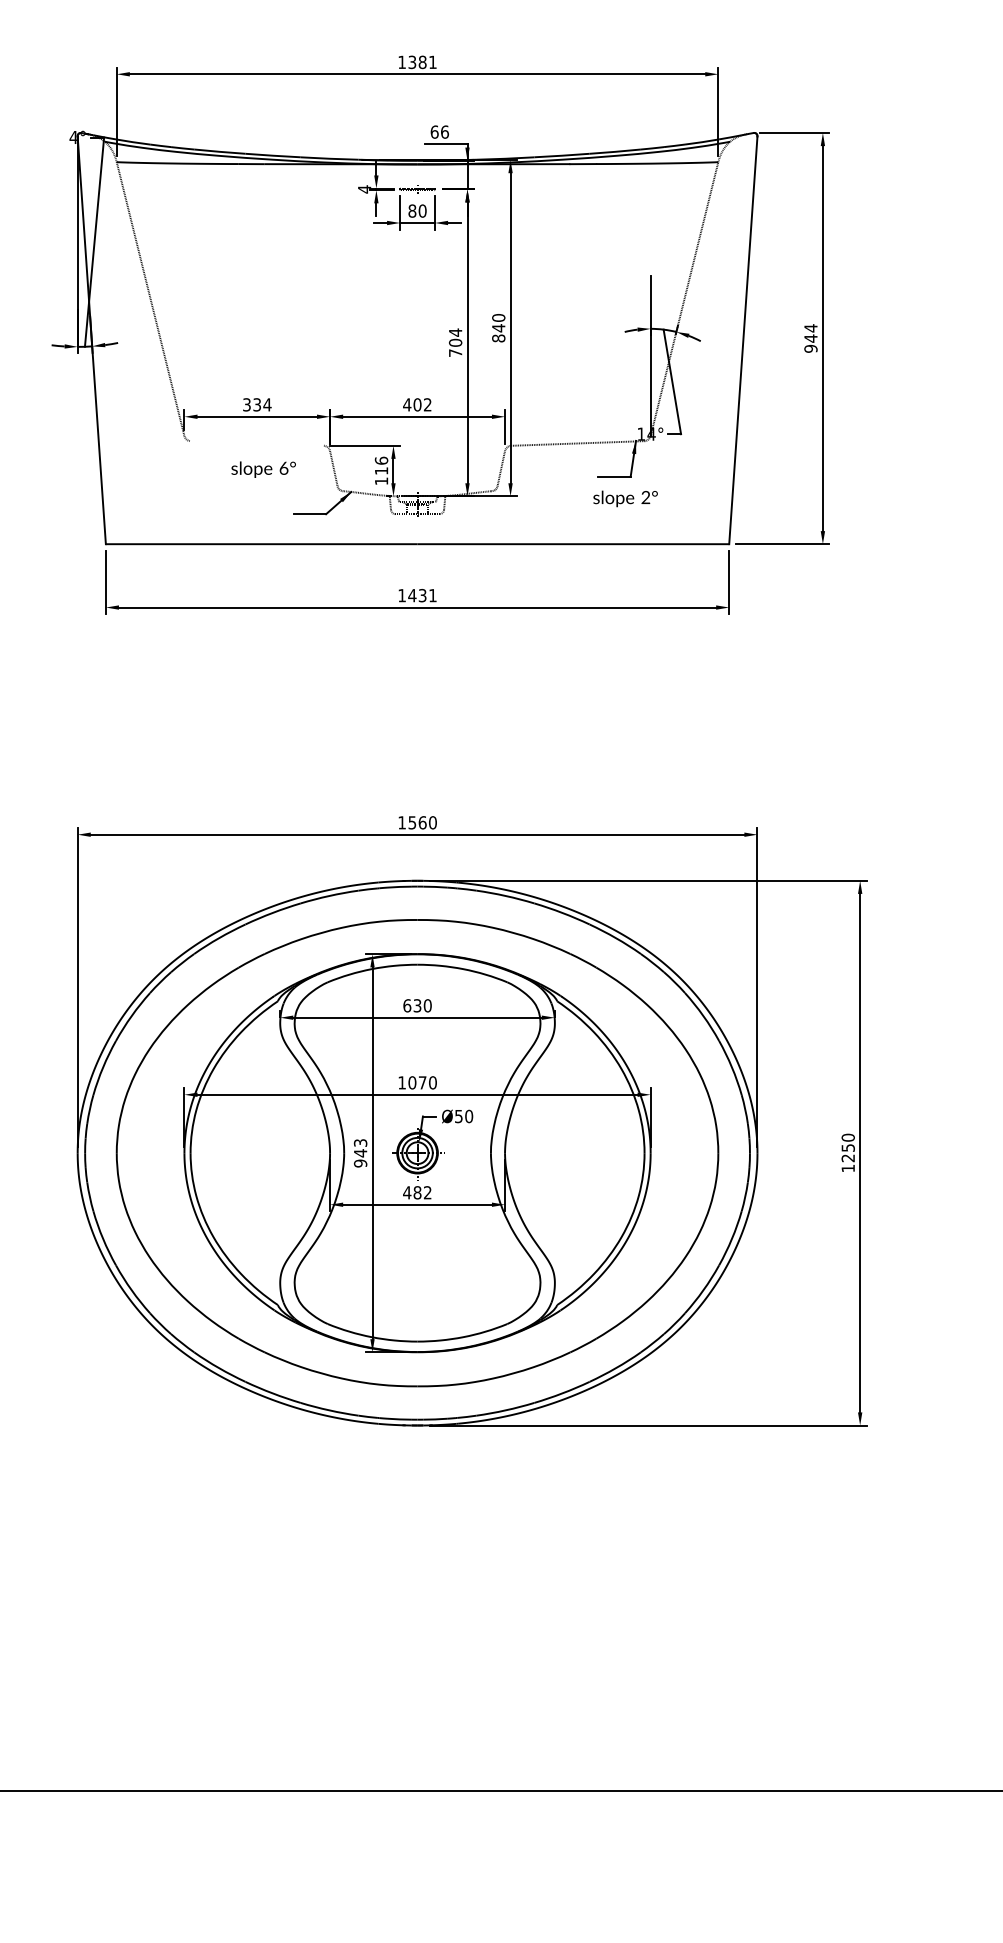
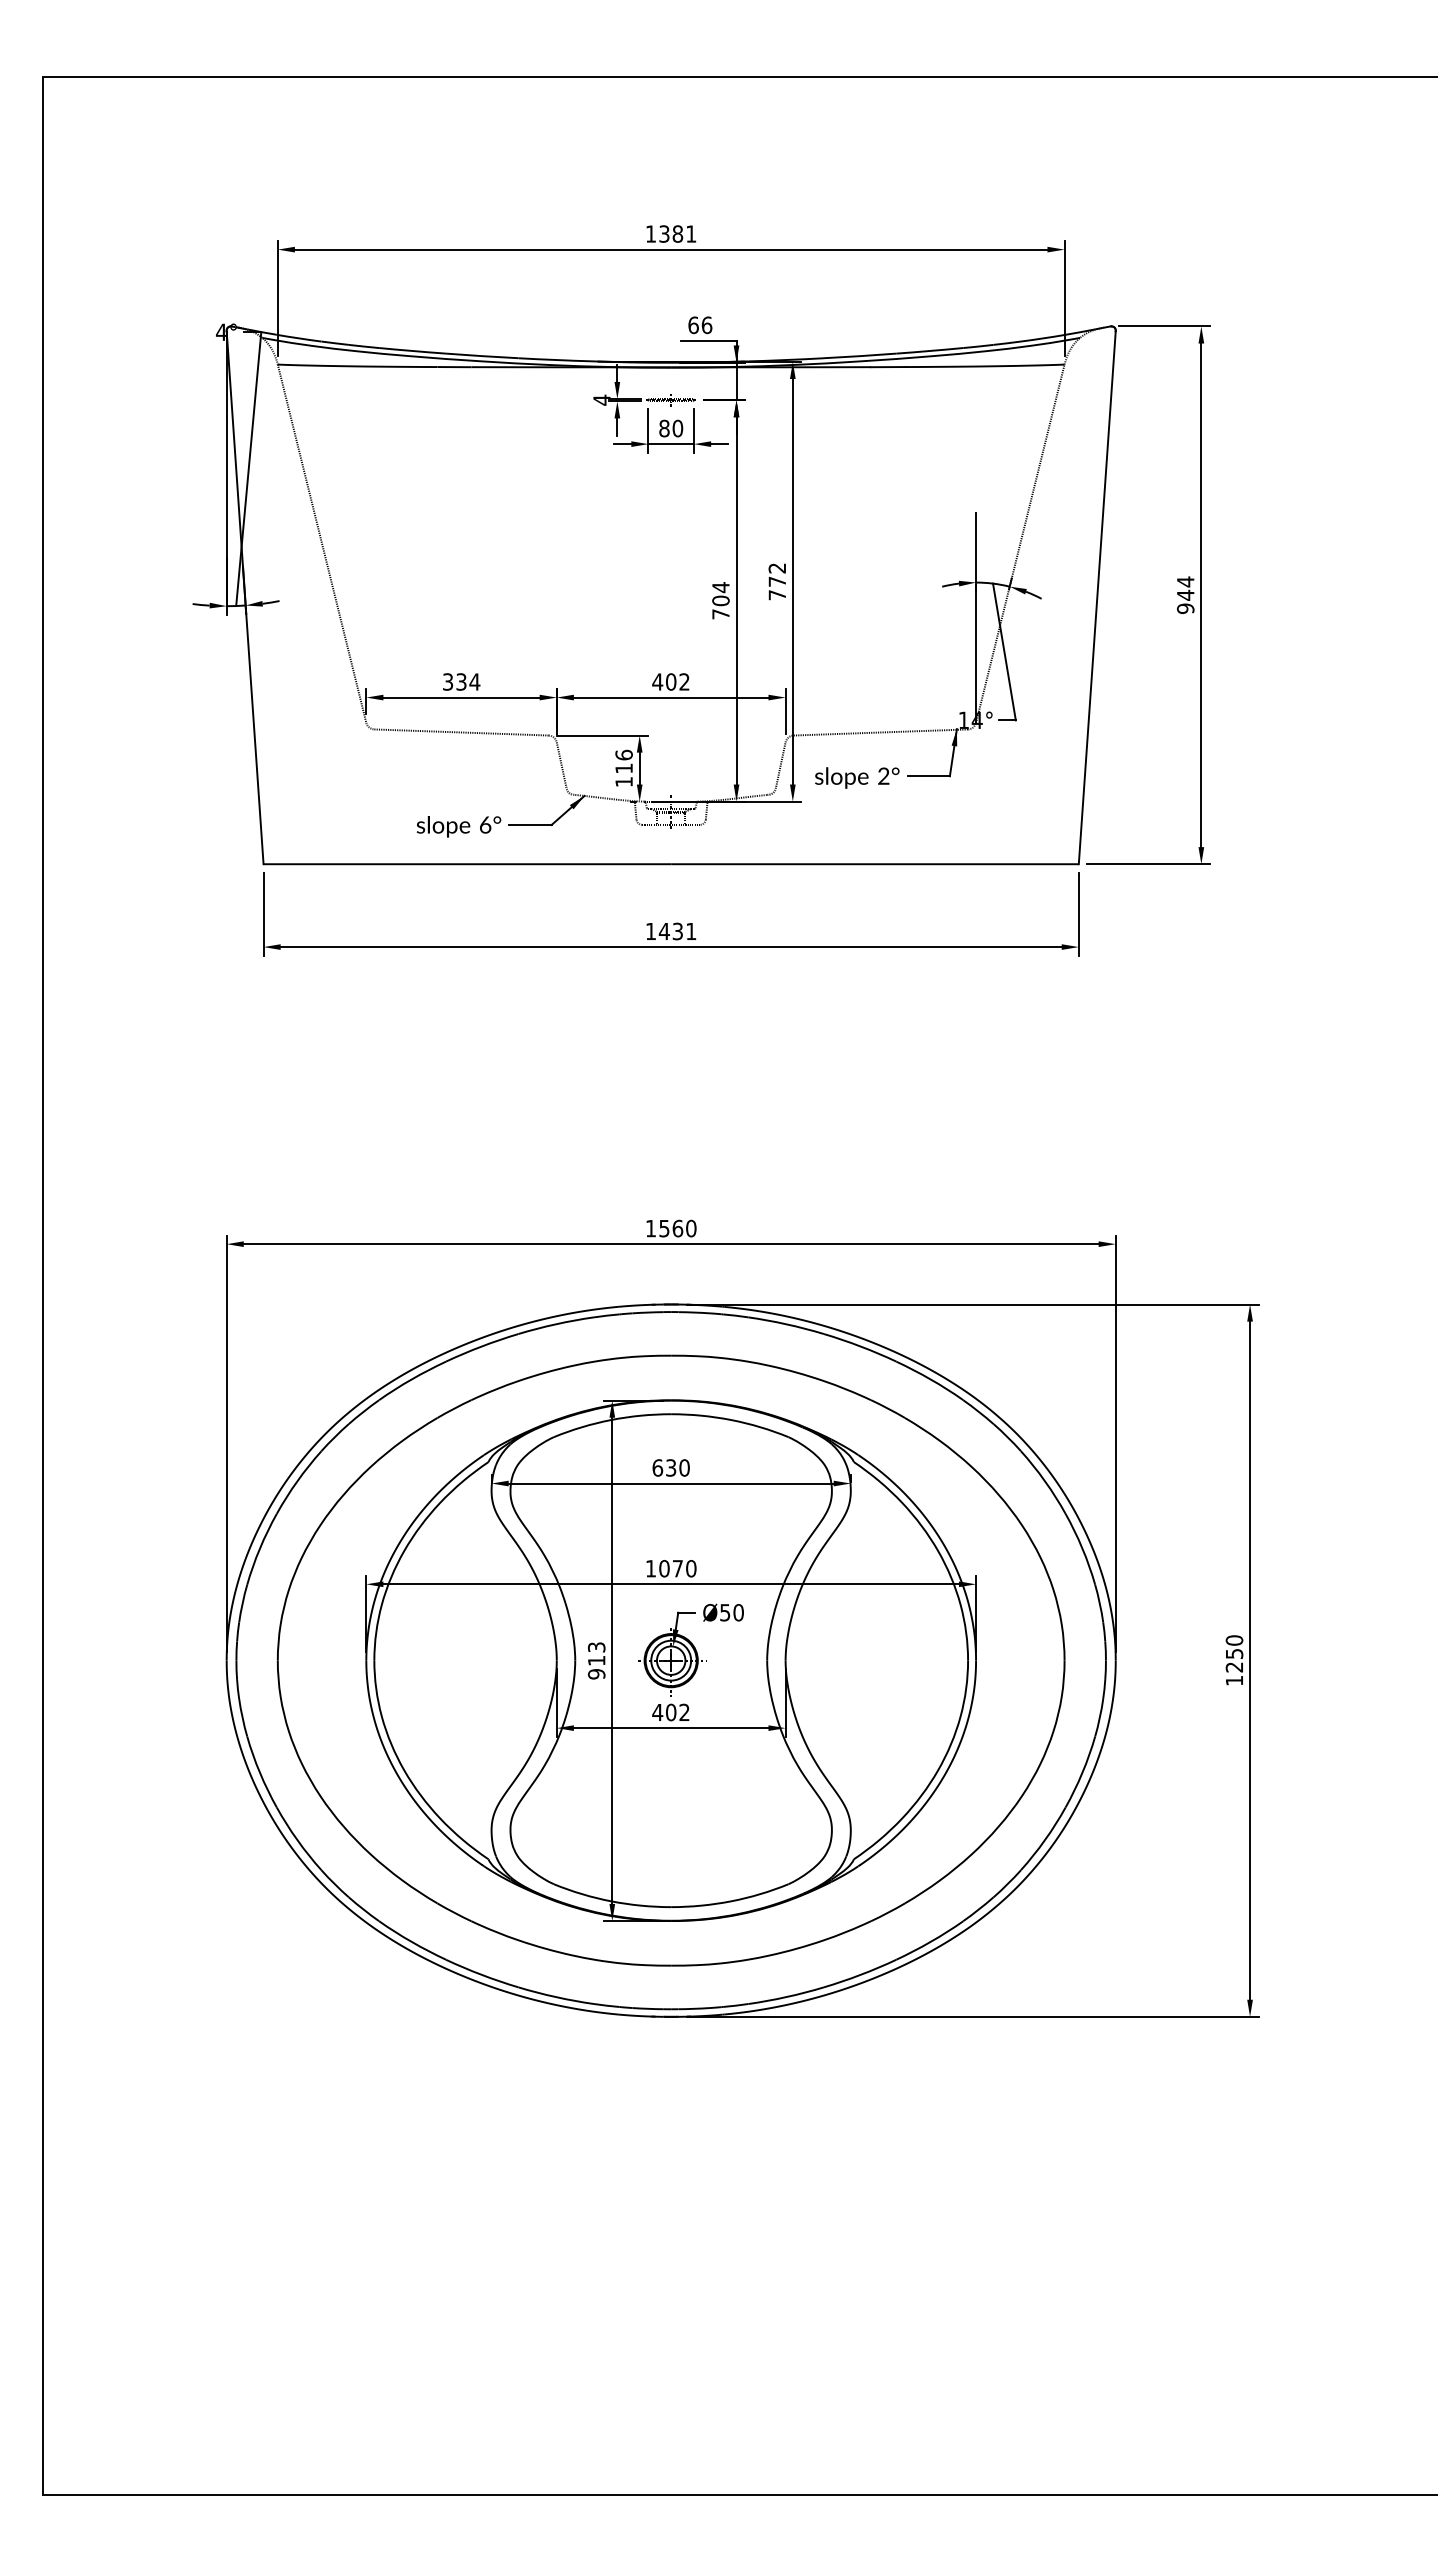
text: (498, 328) -> (777, 581), 840 -> 772
line: (257, 443) -> (461, 732), added
text: (263, 469) -> (458, 826), moved
text: (625, 498) -> (857, 777), moved
text: (360, 1153) -> (596, 1660), 943 -> 913
text: (417, 1192) -> (671, 1712), 482 -> 402

